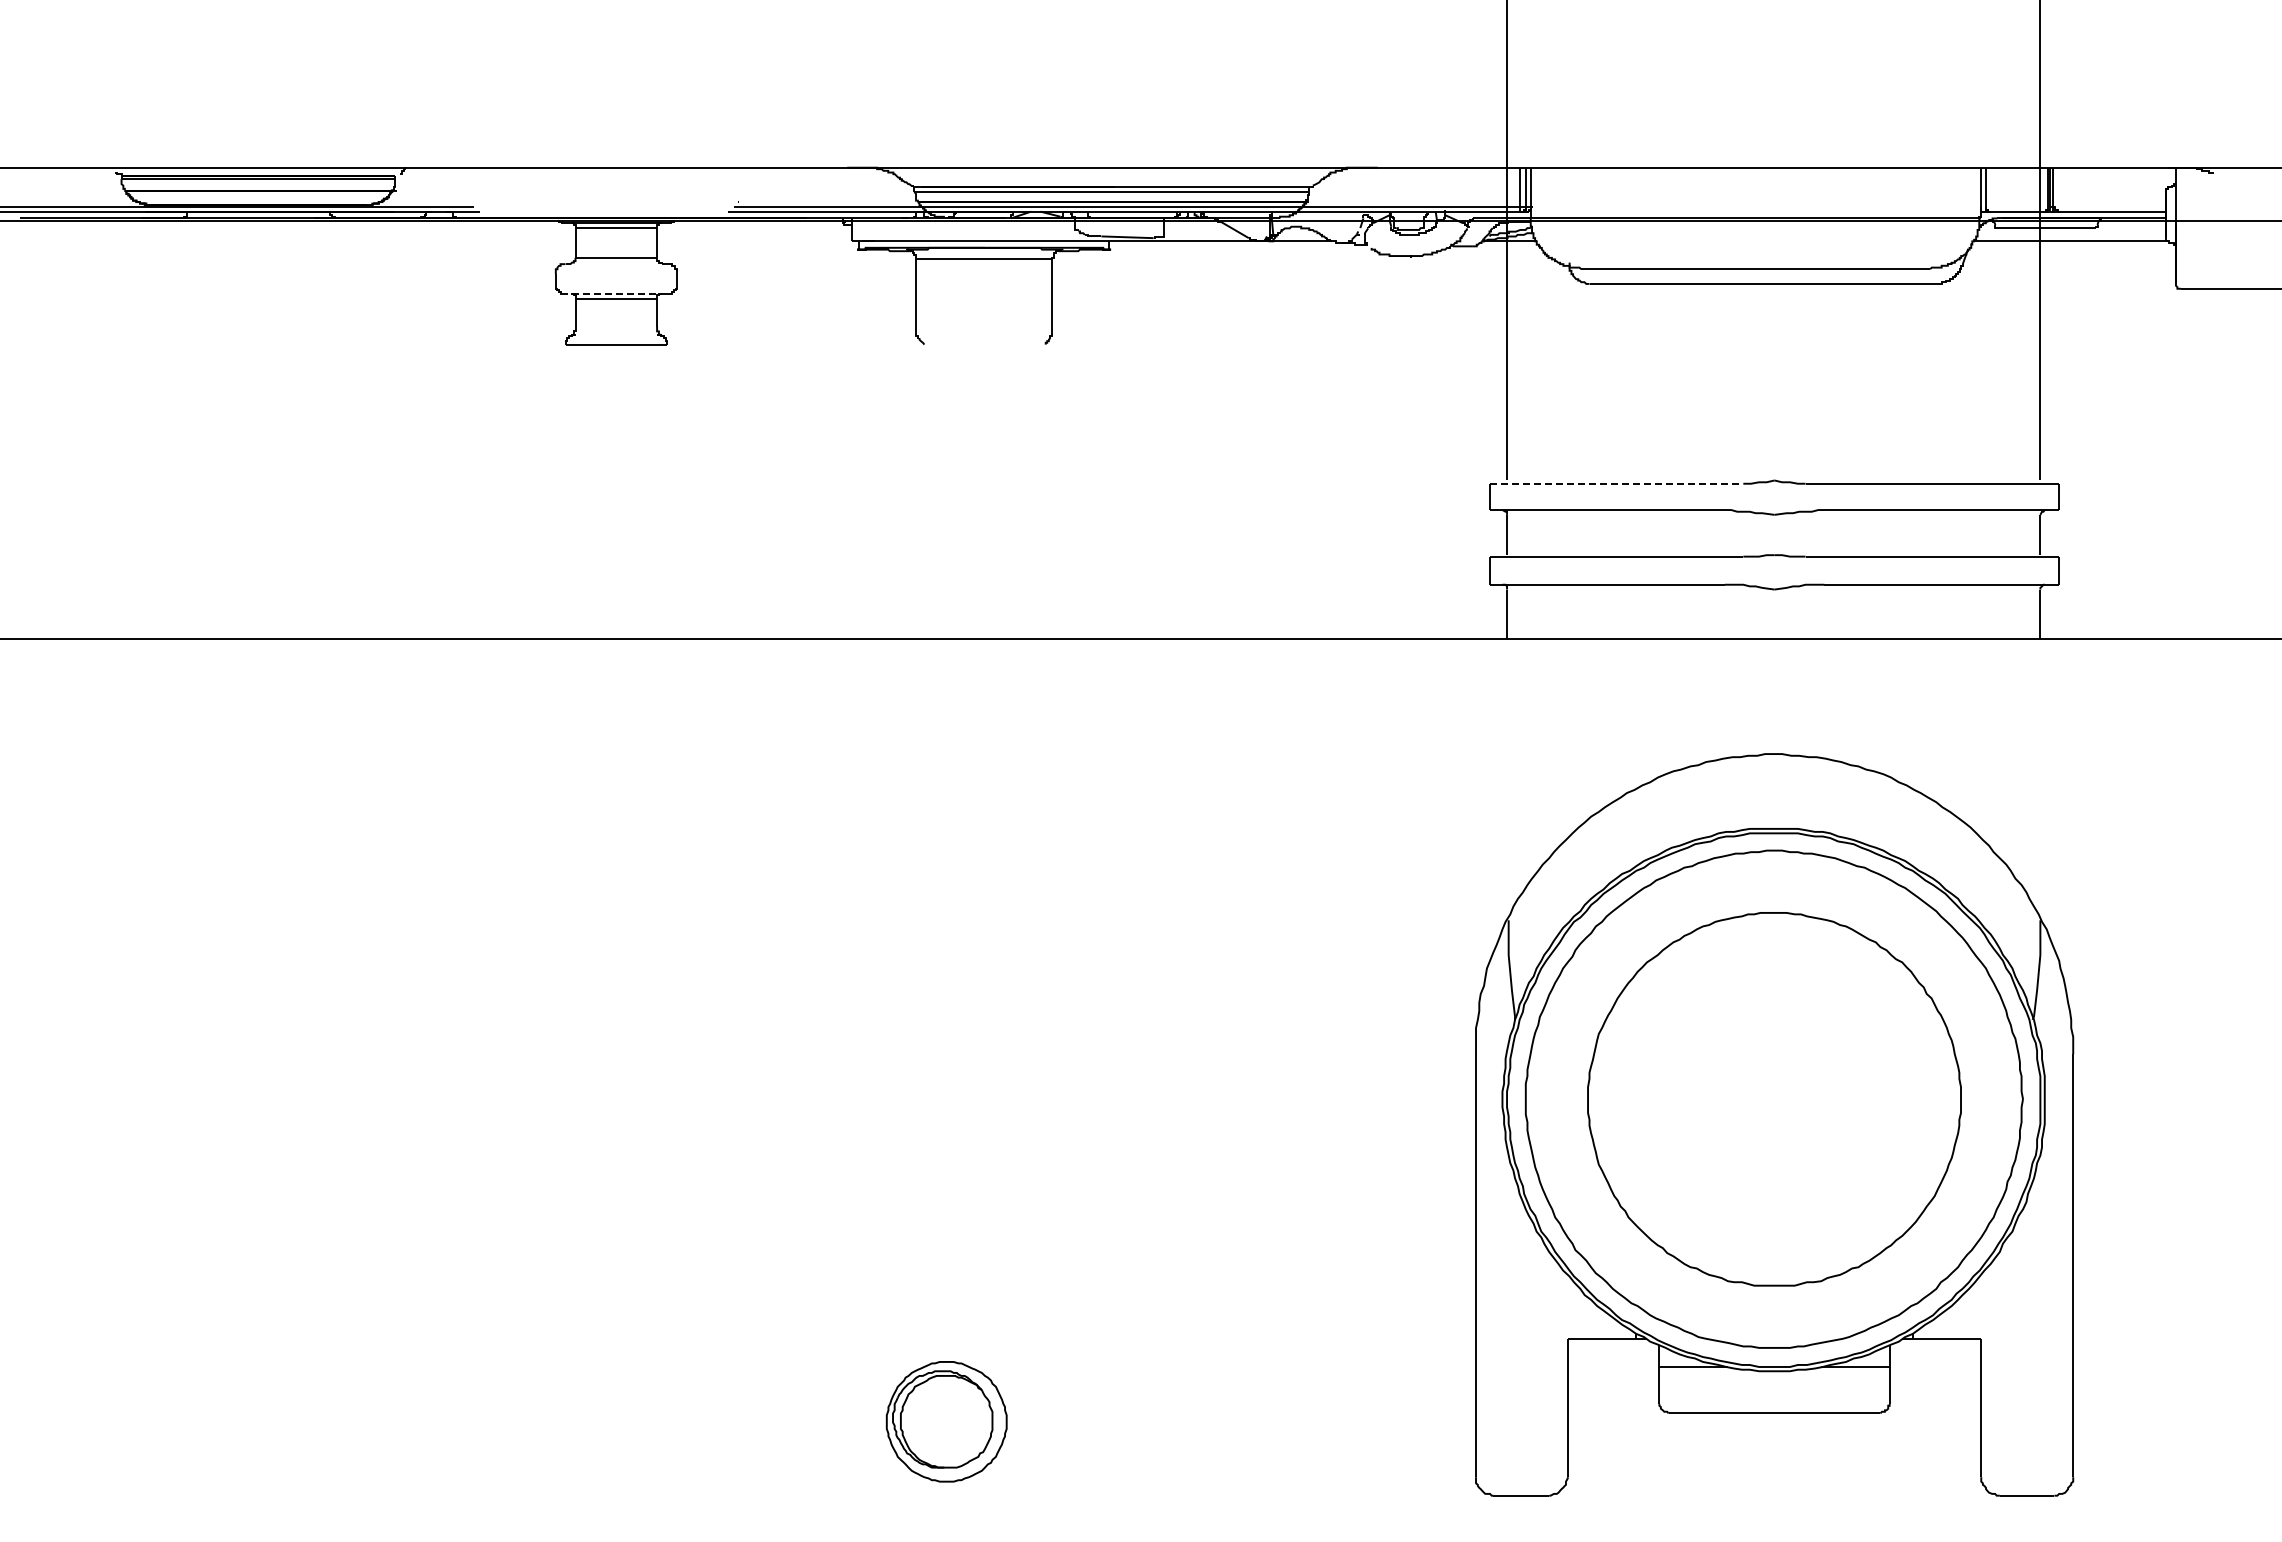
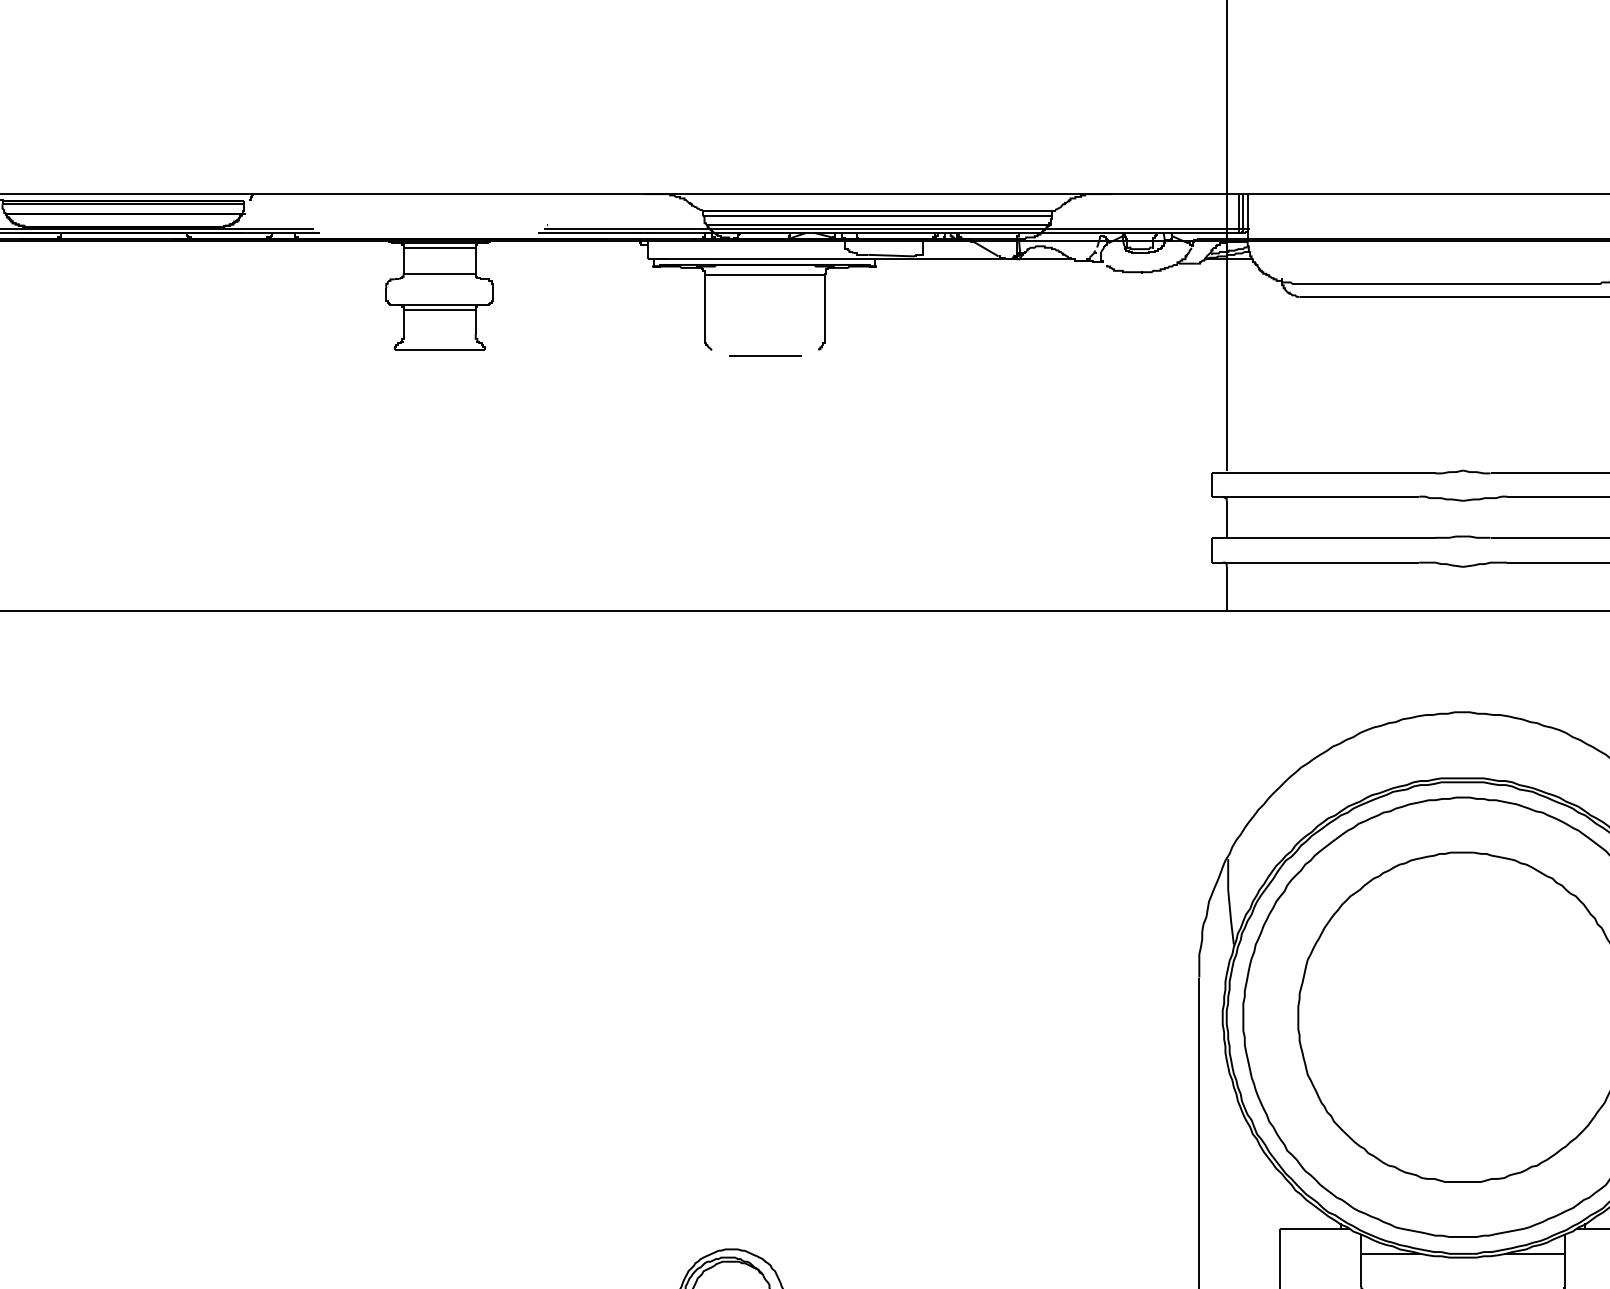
line: (616, 293) -> (439, 305), dashed -> solid
line: (984, 350) -> (765, 355), added
line: (1616, 483) -> (1323, 473), dashed -> solid

